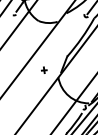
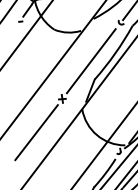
line: (64, 43) -> (90, 61), added
line: (25, 93) -> (36, 131), added

